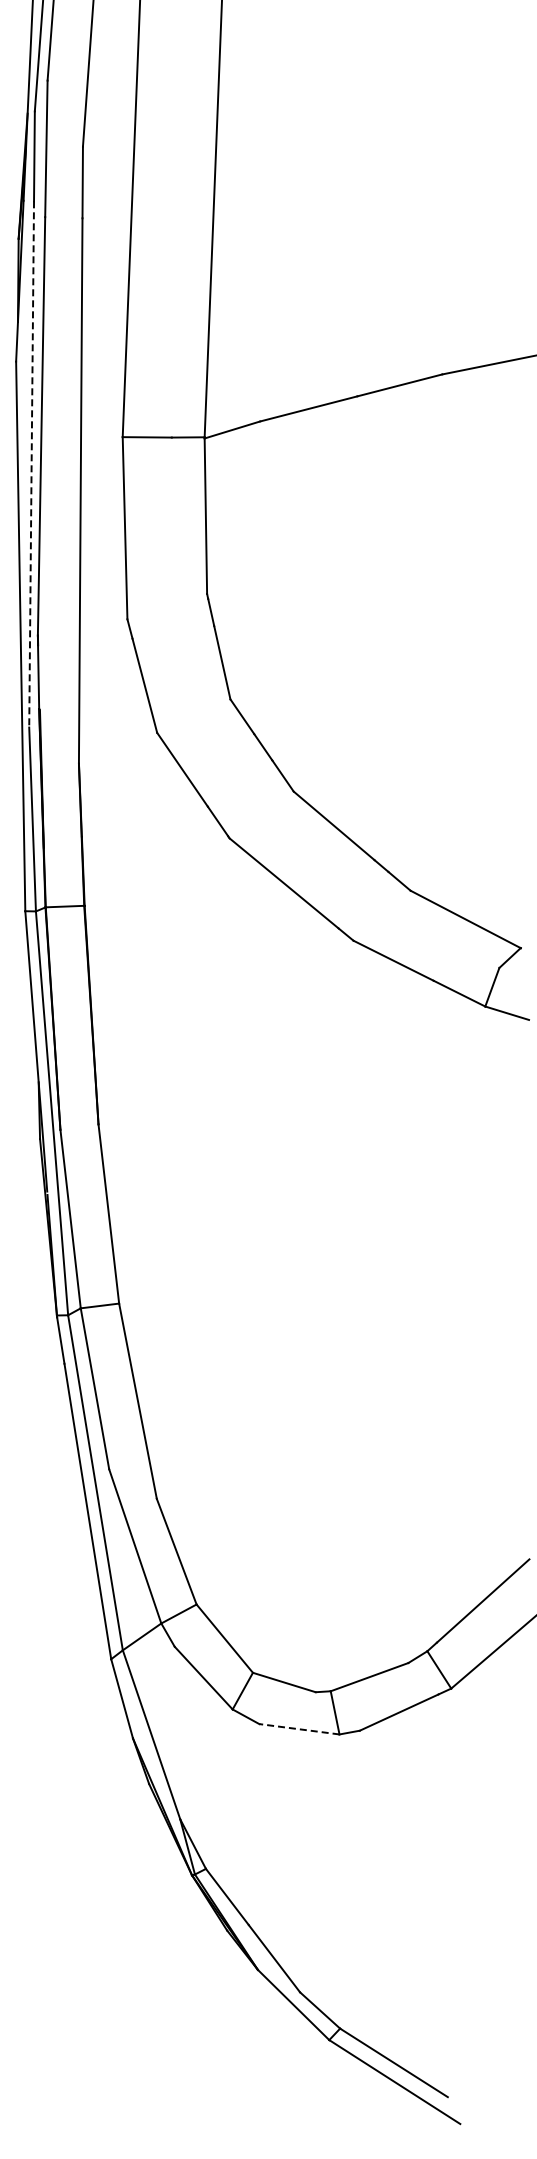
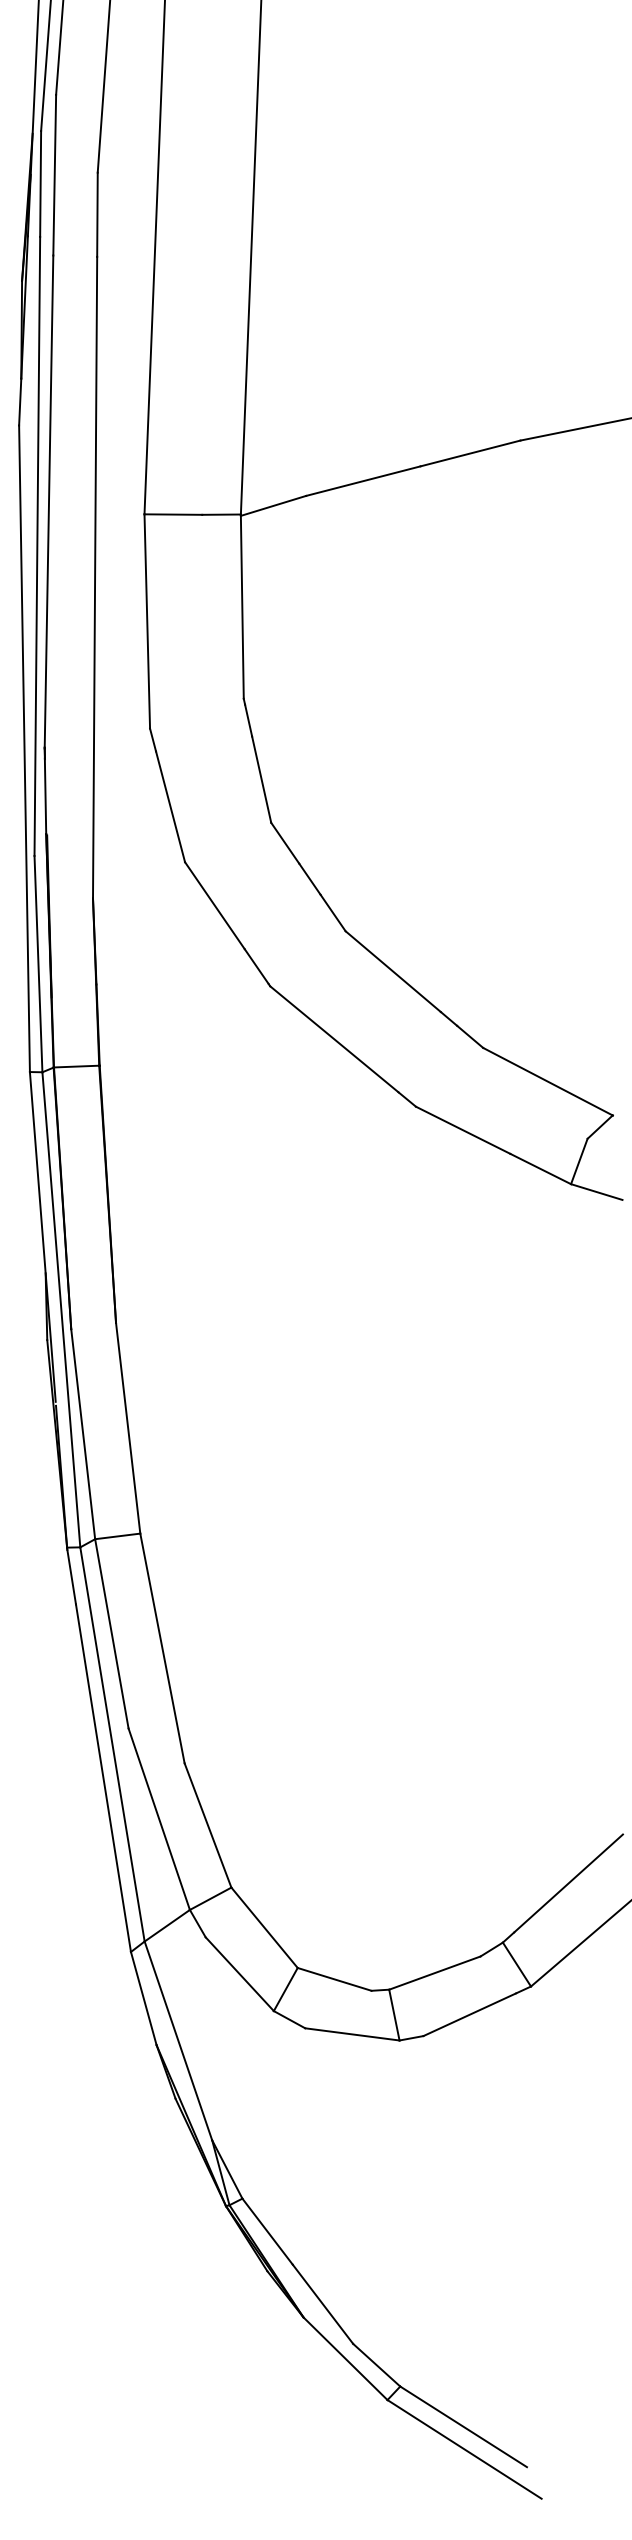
line: (31, 464) -> (37, 546), dashed -> solid
line: (298, 1729) -> (351, 2034), dashed -> solid

